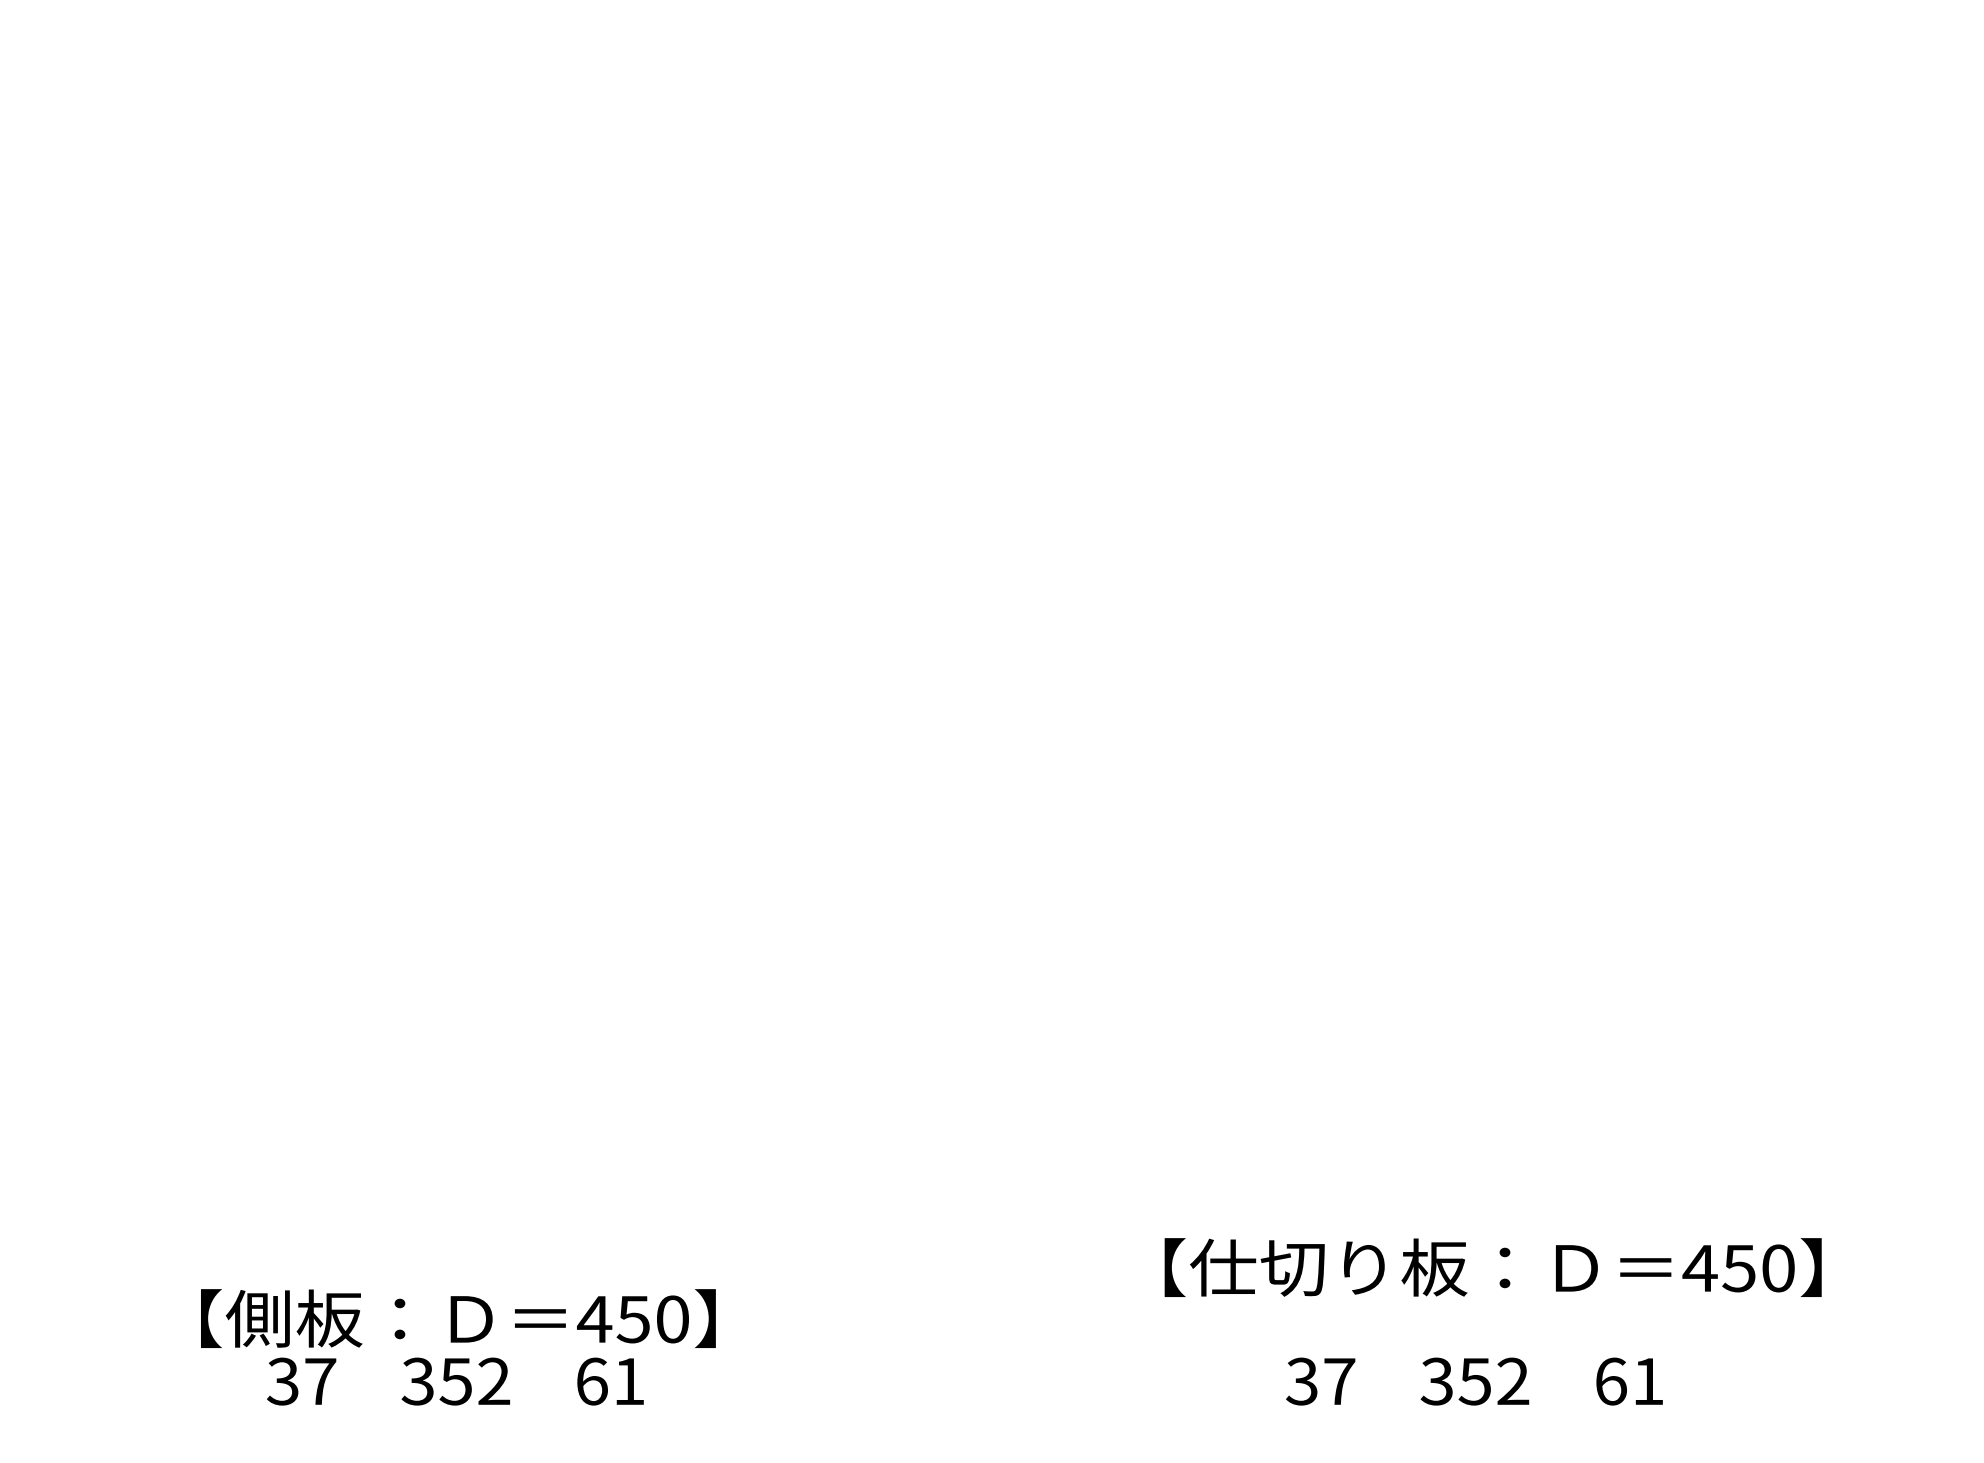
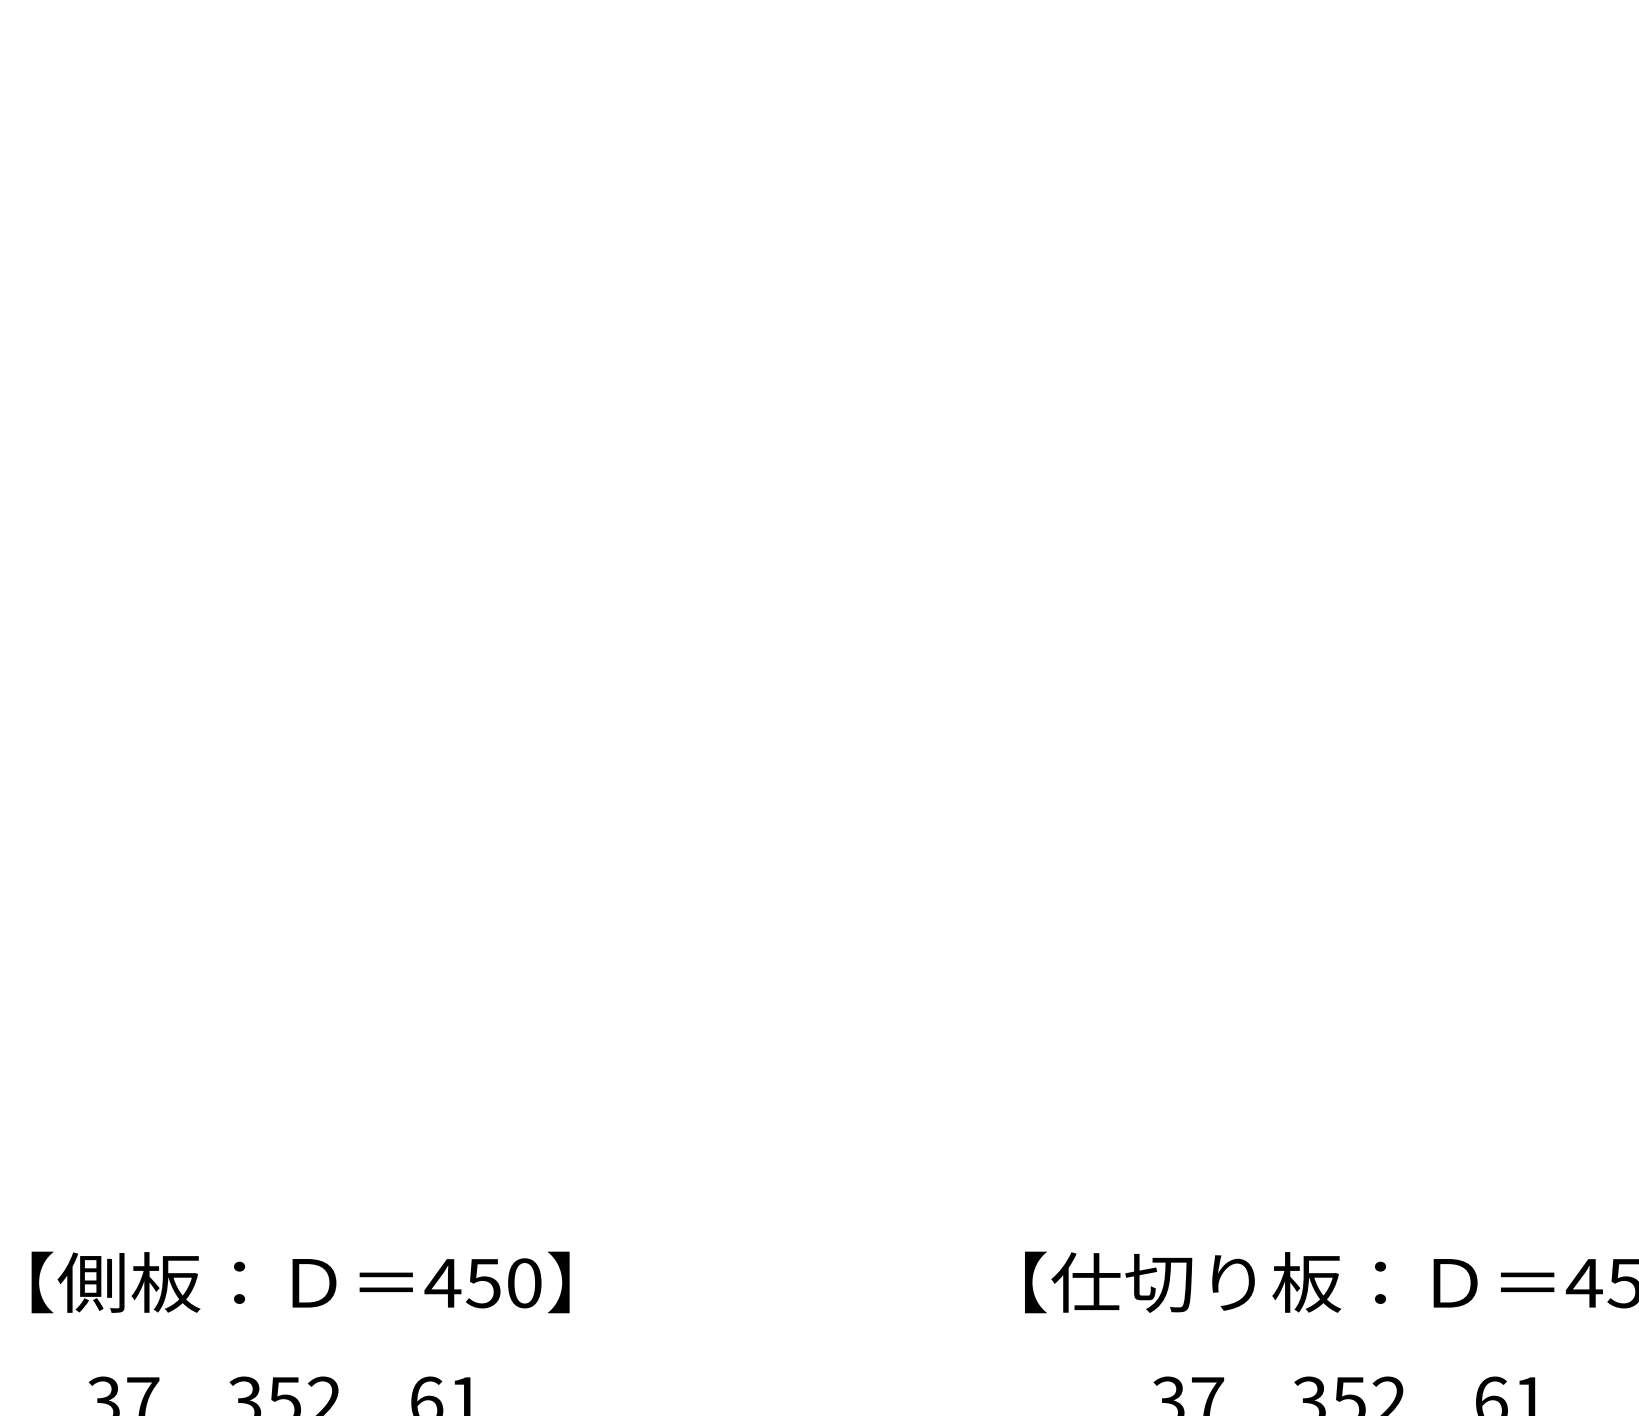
text: (458, 1318) -> (300, 1282), moved

